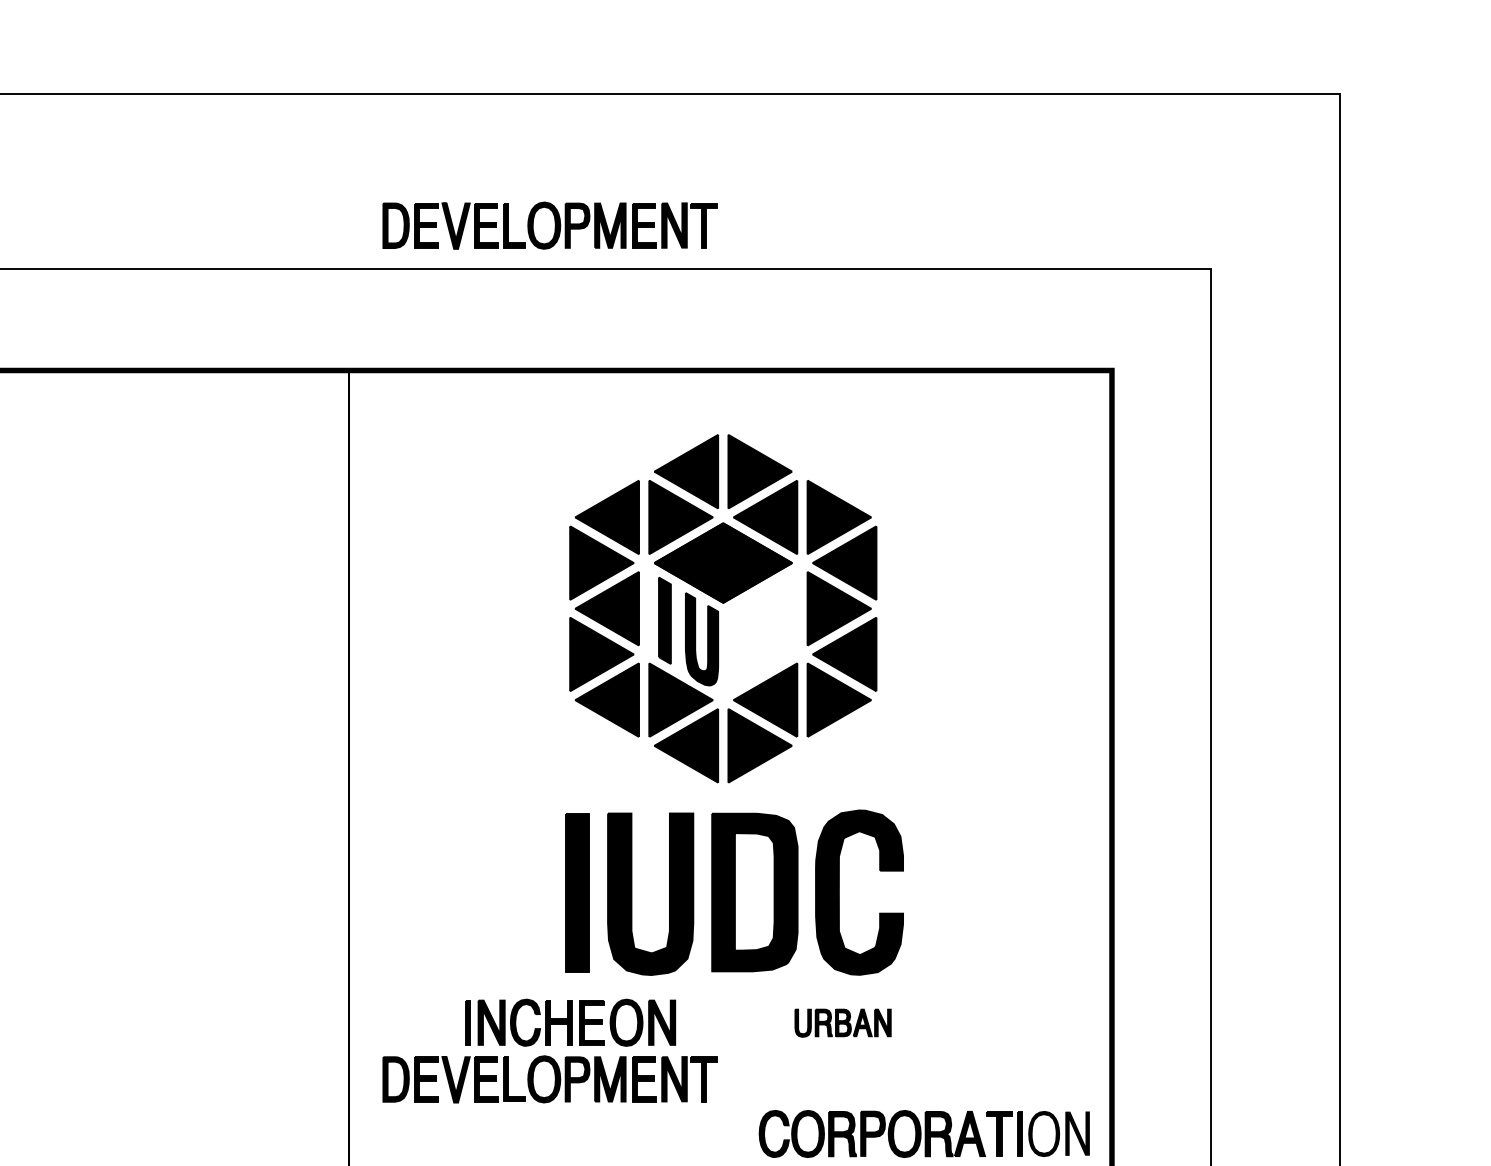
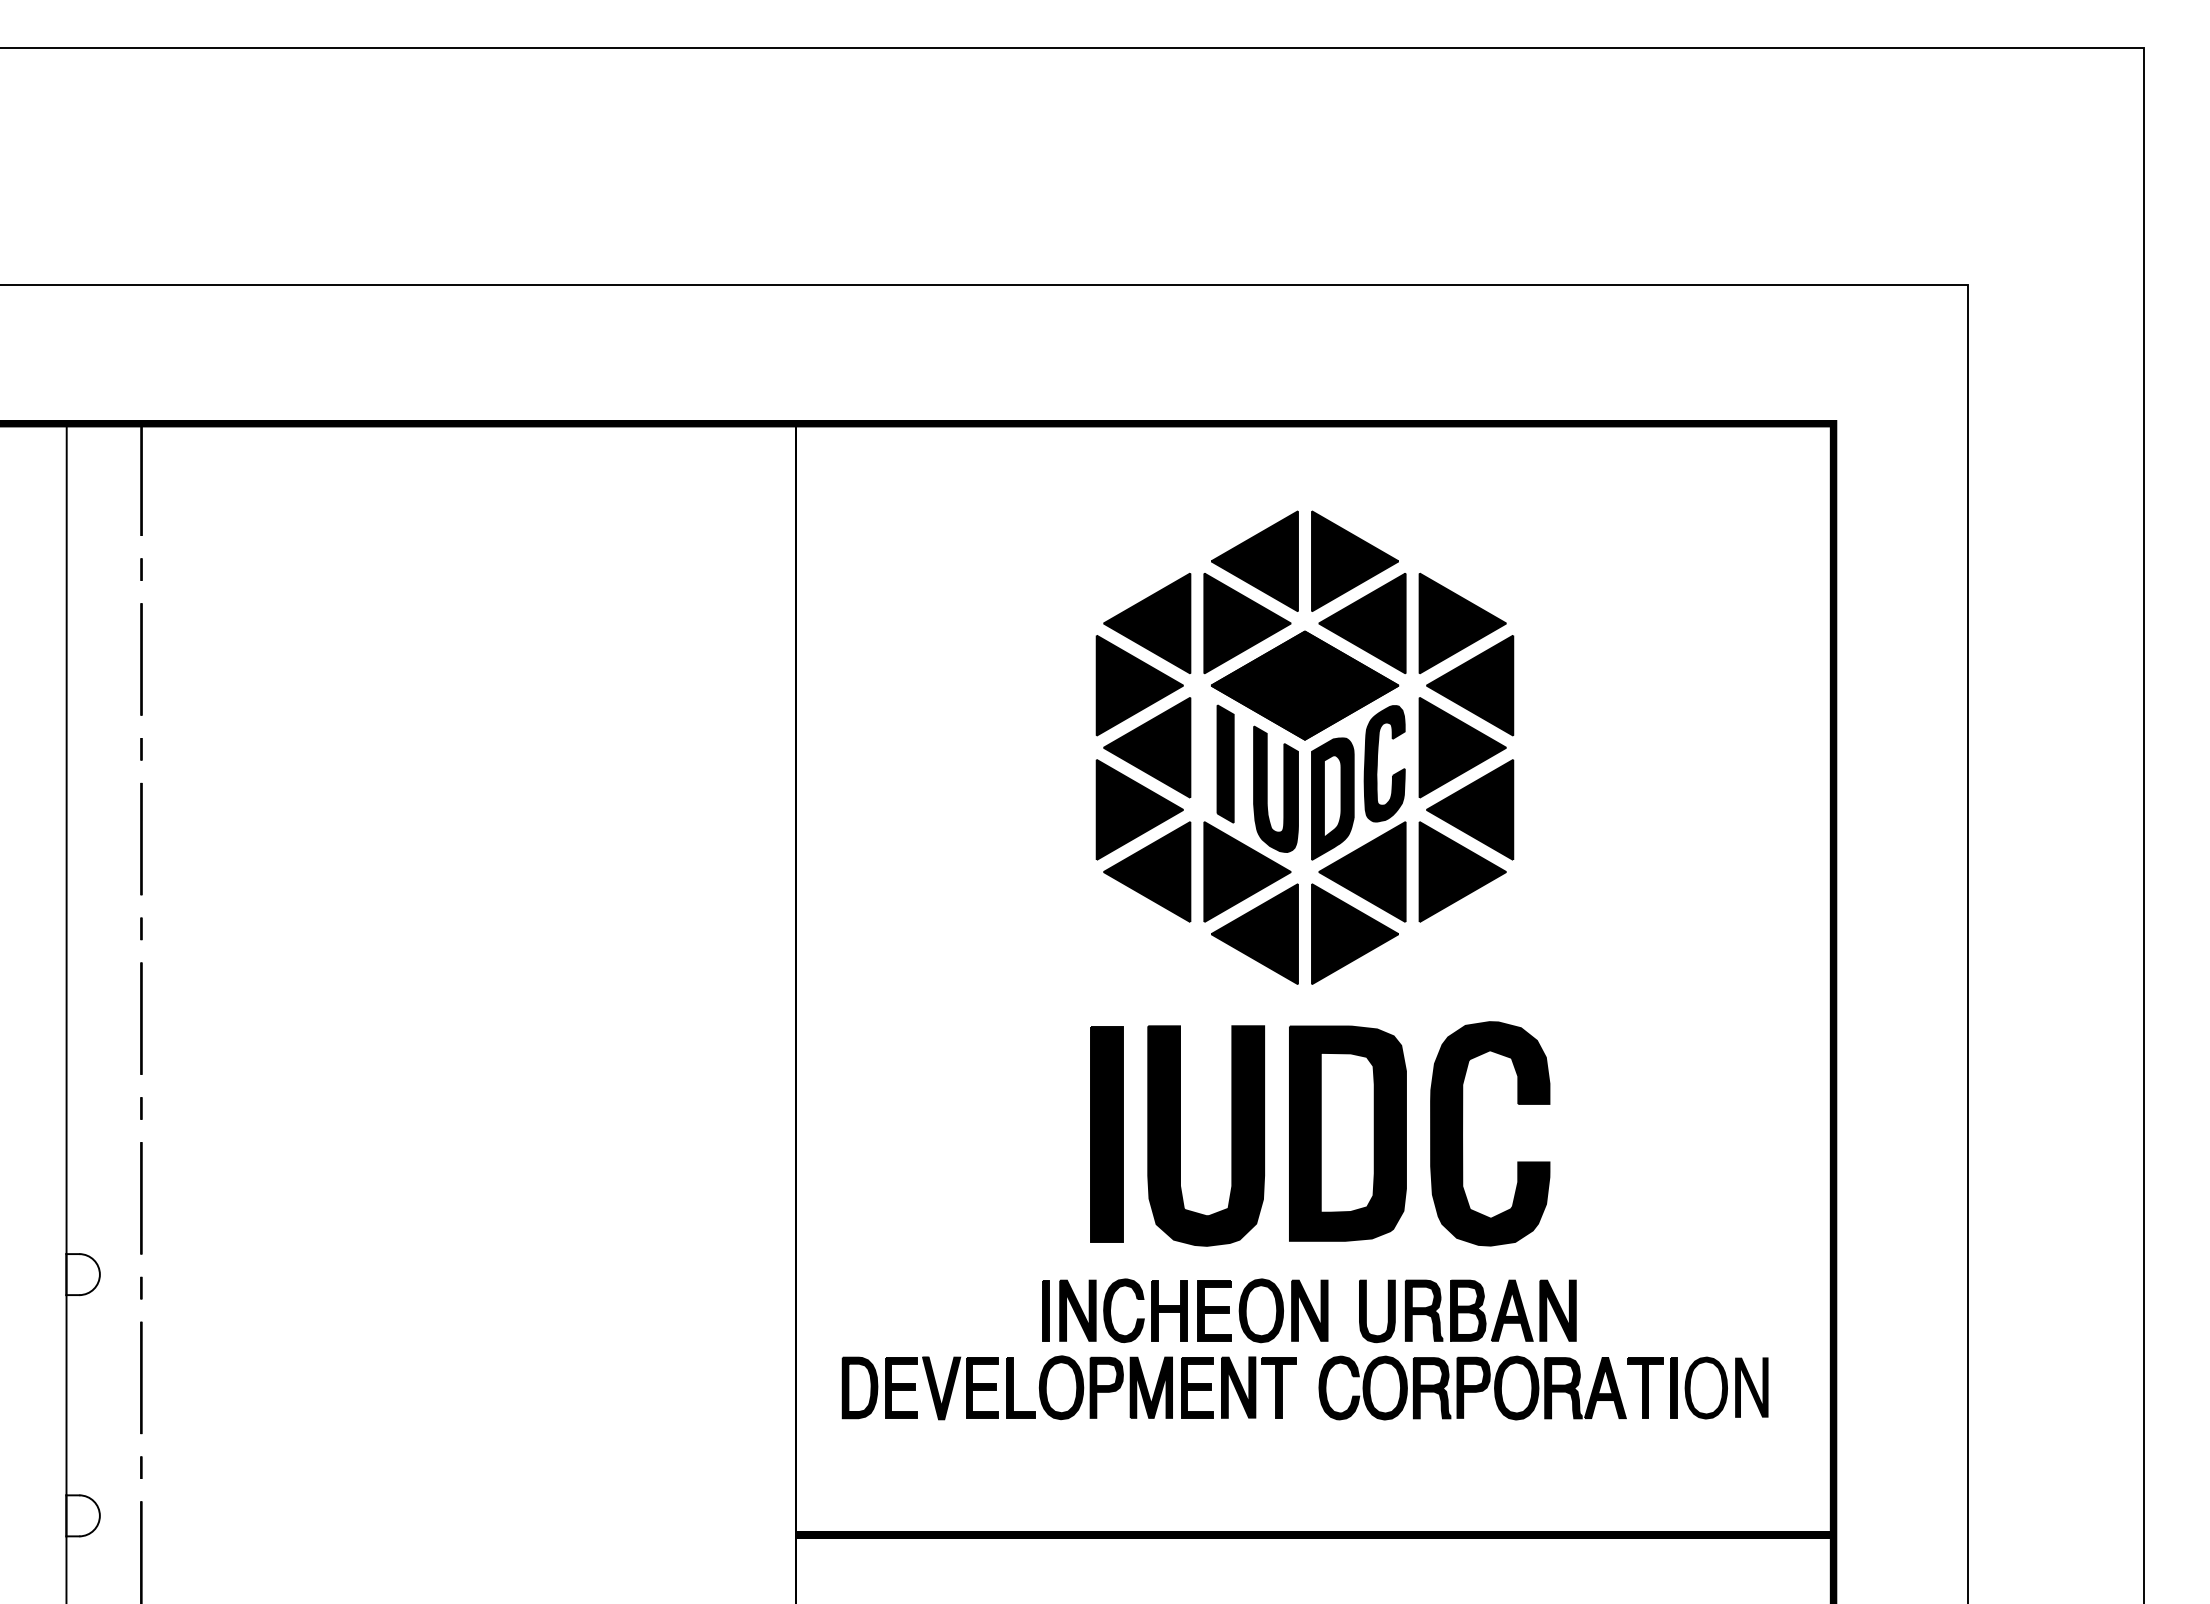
part: (549, 225) -> (1068, 226), removed
part: (762, 634) -> (1358, 782), added
part: (570, 1022) -> (1185, 1310), moved
part: (842, 1023) -> (1467, 1311), size x1.67
part: (924, 1133) -> (1543, 1387), moved

